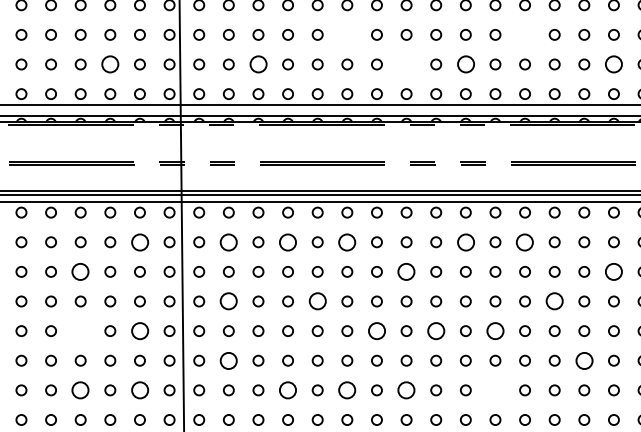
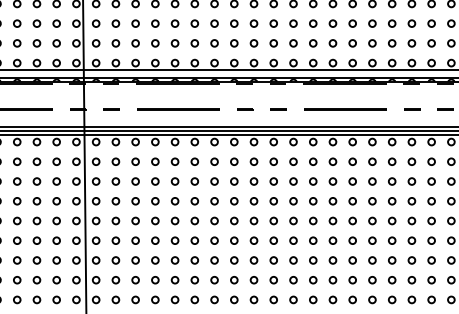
circle: (346, 34) -> (194, 23), added
circle: (525, 34) -> (313, 23), added
circle: (109, 64) -> (36, 43), size x0.62
circle: (258, 64) -> (135, 43), size x0.62
circle: (406, 64) -> (234, 43), added
circle: (465, 64) -> (273, 43), size x0.62
circle: (614, 64) -> (372, 43), size x0.62
circle: (139, 241) -> (56, 161), size x0.62
circle: (228, 241) -> (115, 161), size x0.62
circle: (288, 241) -> (155, 161), size x0.62
circle: (346, 241) -> (194, 161), size x0.62
circle: (465, 241) -> (273, 161), size x0.62
circle: (525, 241) -> (313, 161), size x0.62
circle: (81, 271) -> (17, 181), size x0.62
circle: (406, 271) -> (234, 181), size x0.62
circle: (614, 271) -> (372, 181), size x0.62
circle: (228, 301) -> (115, 201), size x0.62
circle: (316, 301) -> (174, 201), size x0.62
circle: (553, 301) -> (332, 201), size x0.62
circle: (81, 330) -> (17, 220), added
circle: (139, 330) -> (56, 220), size x0.62
circle: (376, 330) -> (214, 220), size x0.62
circle: (435, 330) -> (253, 220), size x0.62
circle: (495, 330) -> (293, 220), size x0.62
circle: (228, 360) -> (115, 240), size x0.62
circle: (584, 360) -> (352, 240), size x0.62
circle: (81, 390) -> (17, 260), size x0.62
circle: (139, 390) -> (56, 260), size x0.62
circle: (288, 390) -> (155, 260), size x0.62
circle: (346, 390) -> (194, 260), size x0.62
circle: (406, 390) -> (234, 260), size x0.62
circle: (495, 390) -> (293, 260), added

